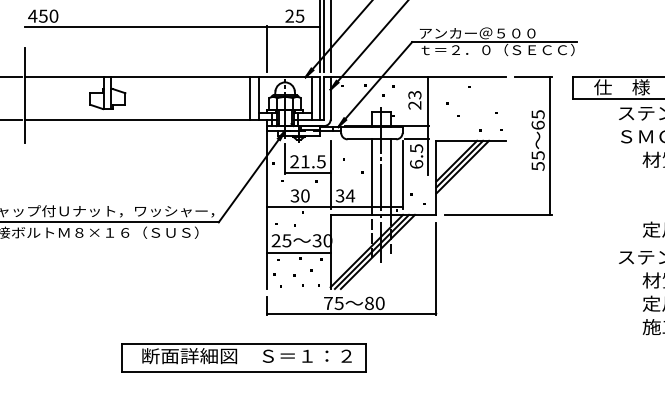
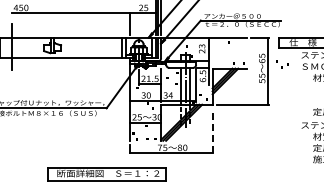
part: (458, 109) -> (282, 64), moved
line: (436, 267) -> (212, 130), solid -> dashed
part: (243, 358) -> (106, 174), moved

